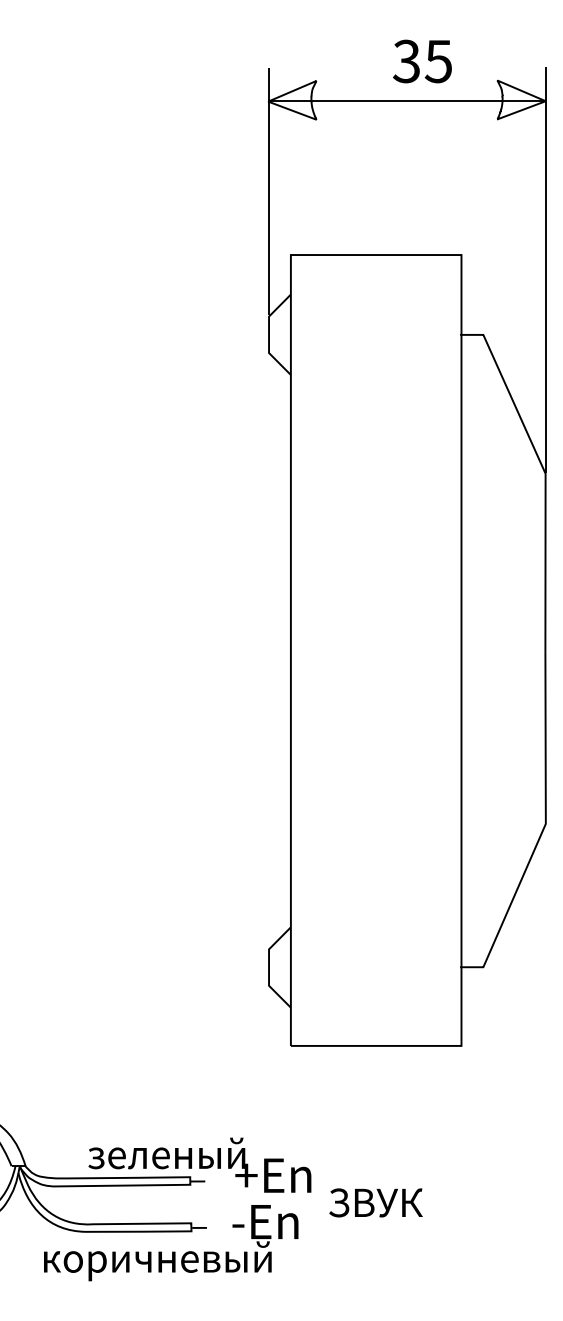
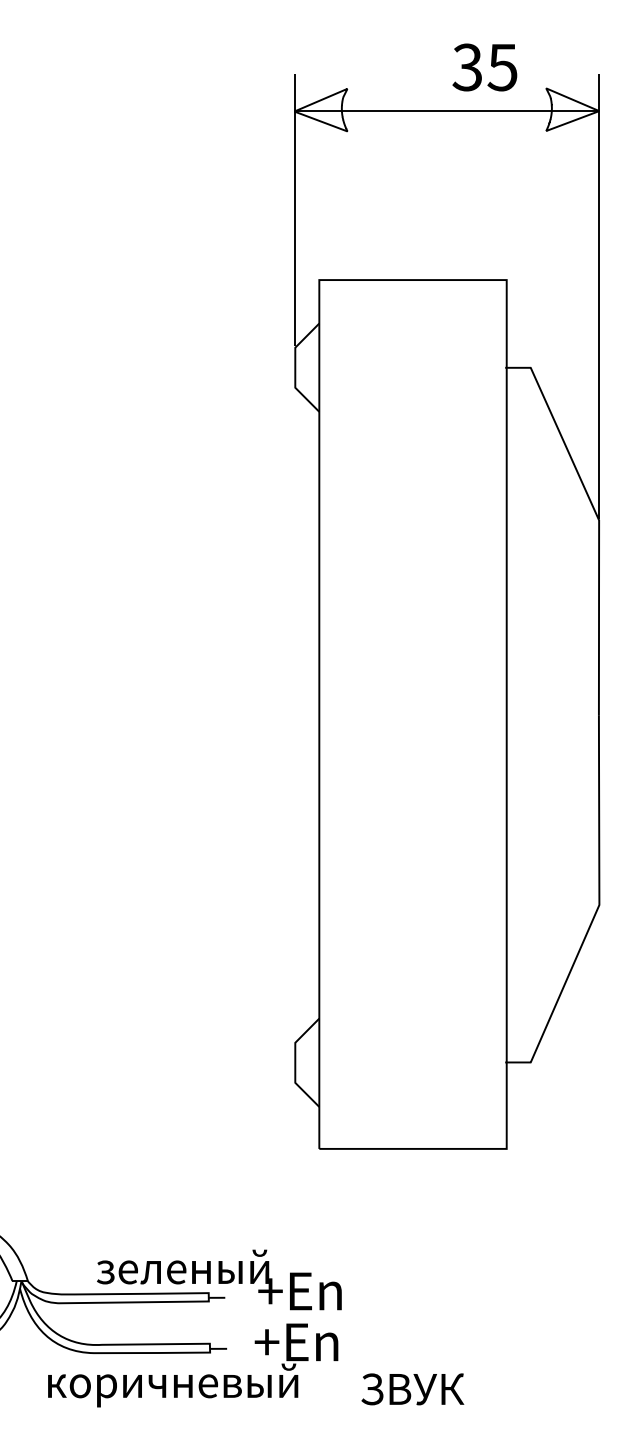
text: (422, 61) -> (484, 67), moved
text: (375, 1203) -> (412, 1389), moved
text: (270, 1222) -> (296, 1342), -En -> +En

